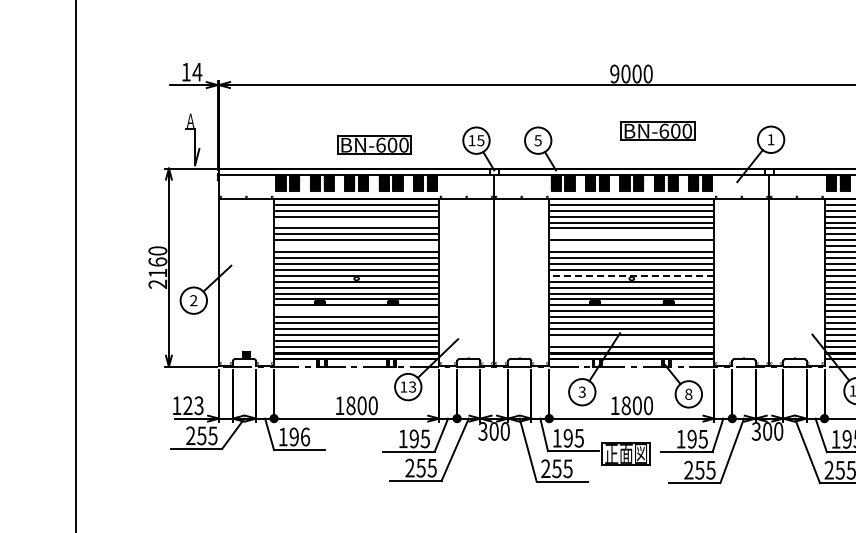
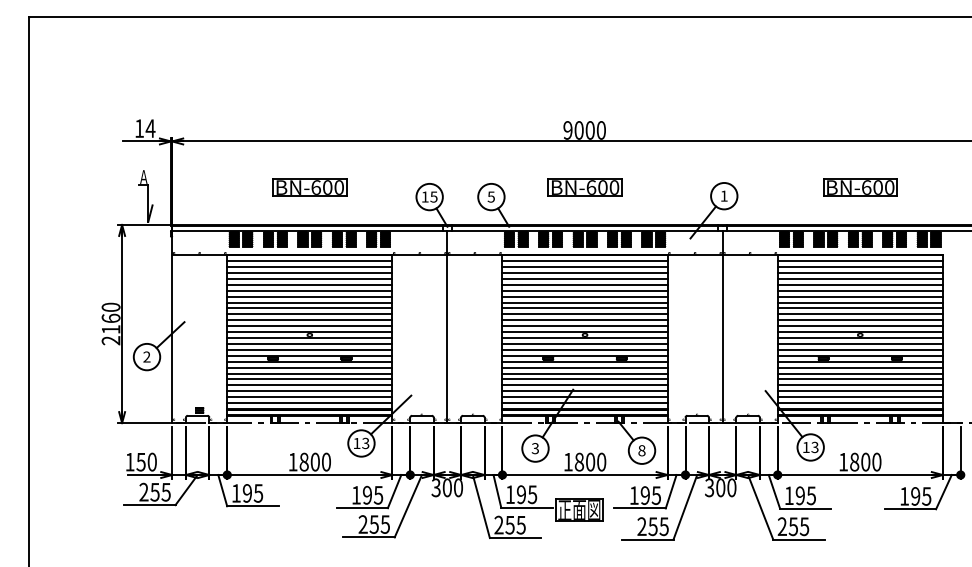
part: (657, 131) -> (584, 187), moved
part: (374, 145) -> (309, 187), moved
line: (356, 222) -> (309, 278), added
line: (631, 234) -> (584, 290), added
line: (356, 246) -> (309, 302), added
line: (631, 246) -> (584, 302), added
line: (632, 276) -> (585, 332), dashed -> solid
line: (356, 311) -> (309, 367), added
line: (631, 341) -> (584, 397), added
text: (193, 405) -> (146, 461), 123 -> 150
text: (305, 437) -> (258, 493), 196 -> 195

